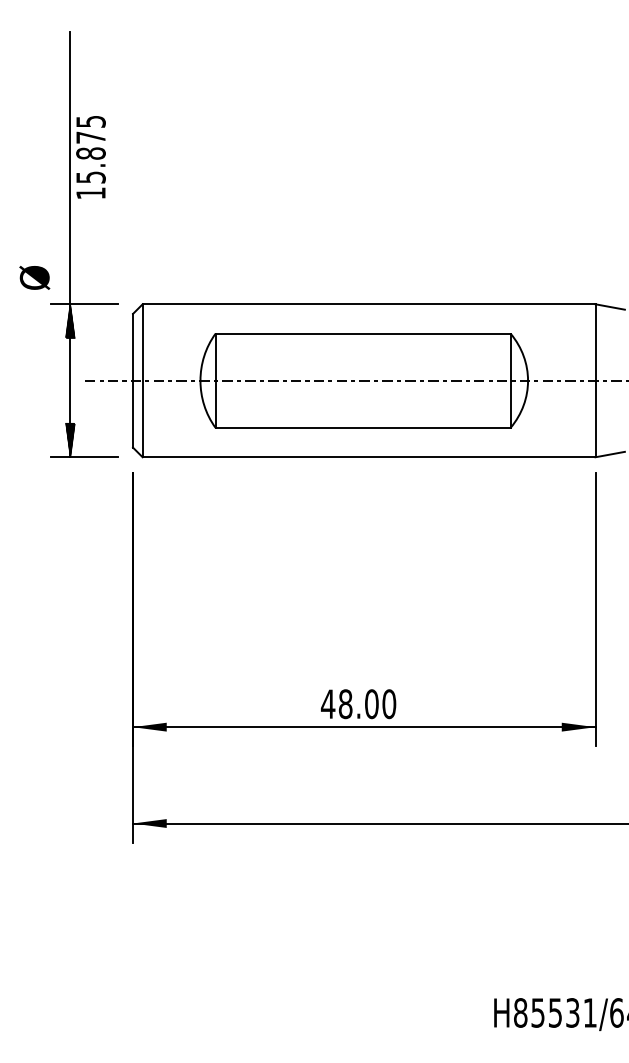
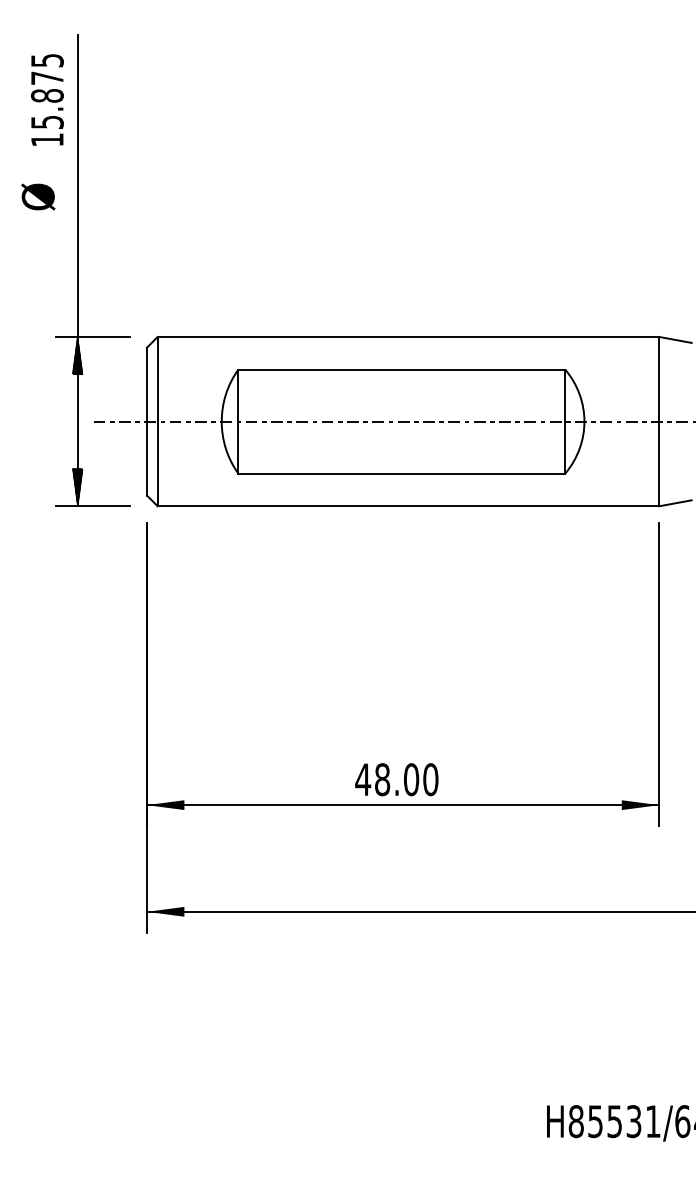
text: (90, 157) -> (46, 100), moved
text: (34, 277) -> (37, 196), moved

